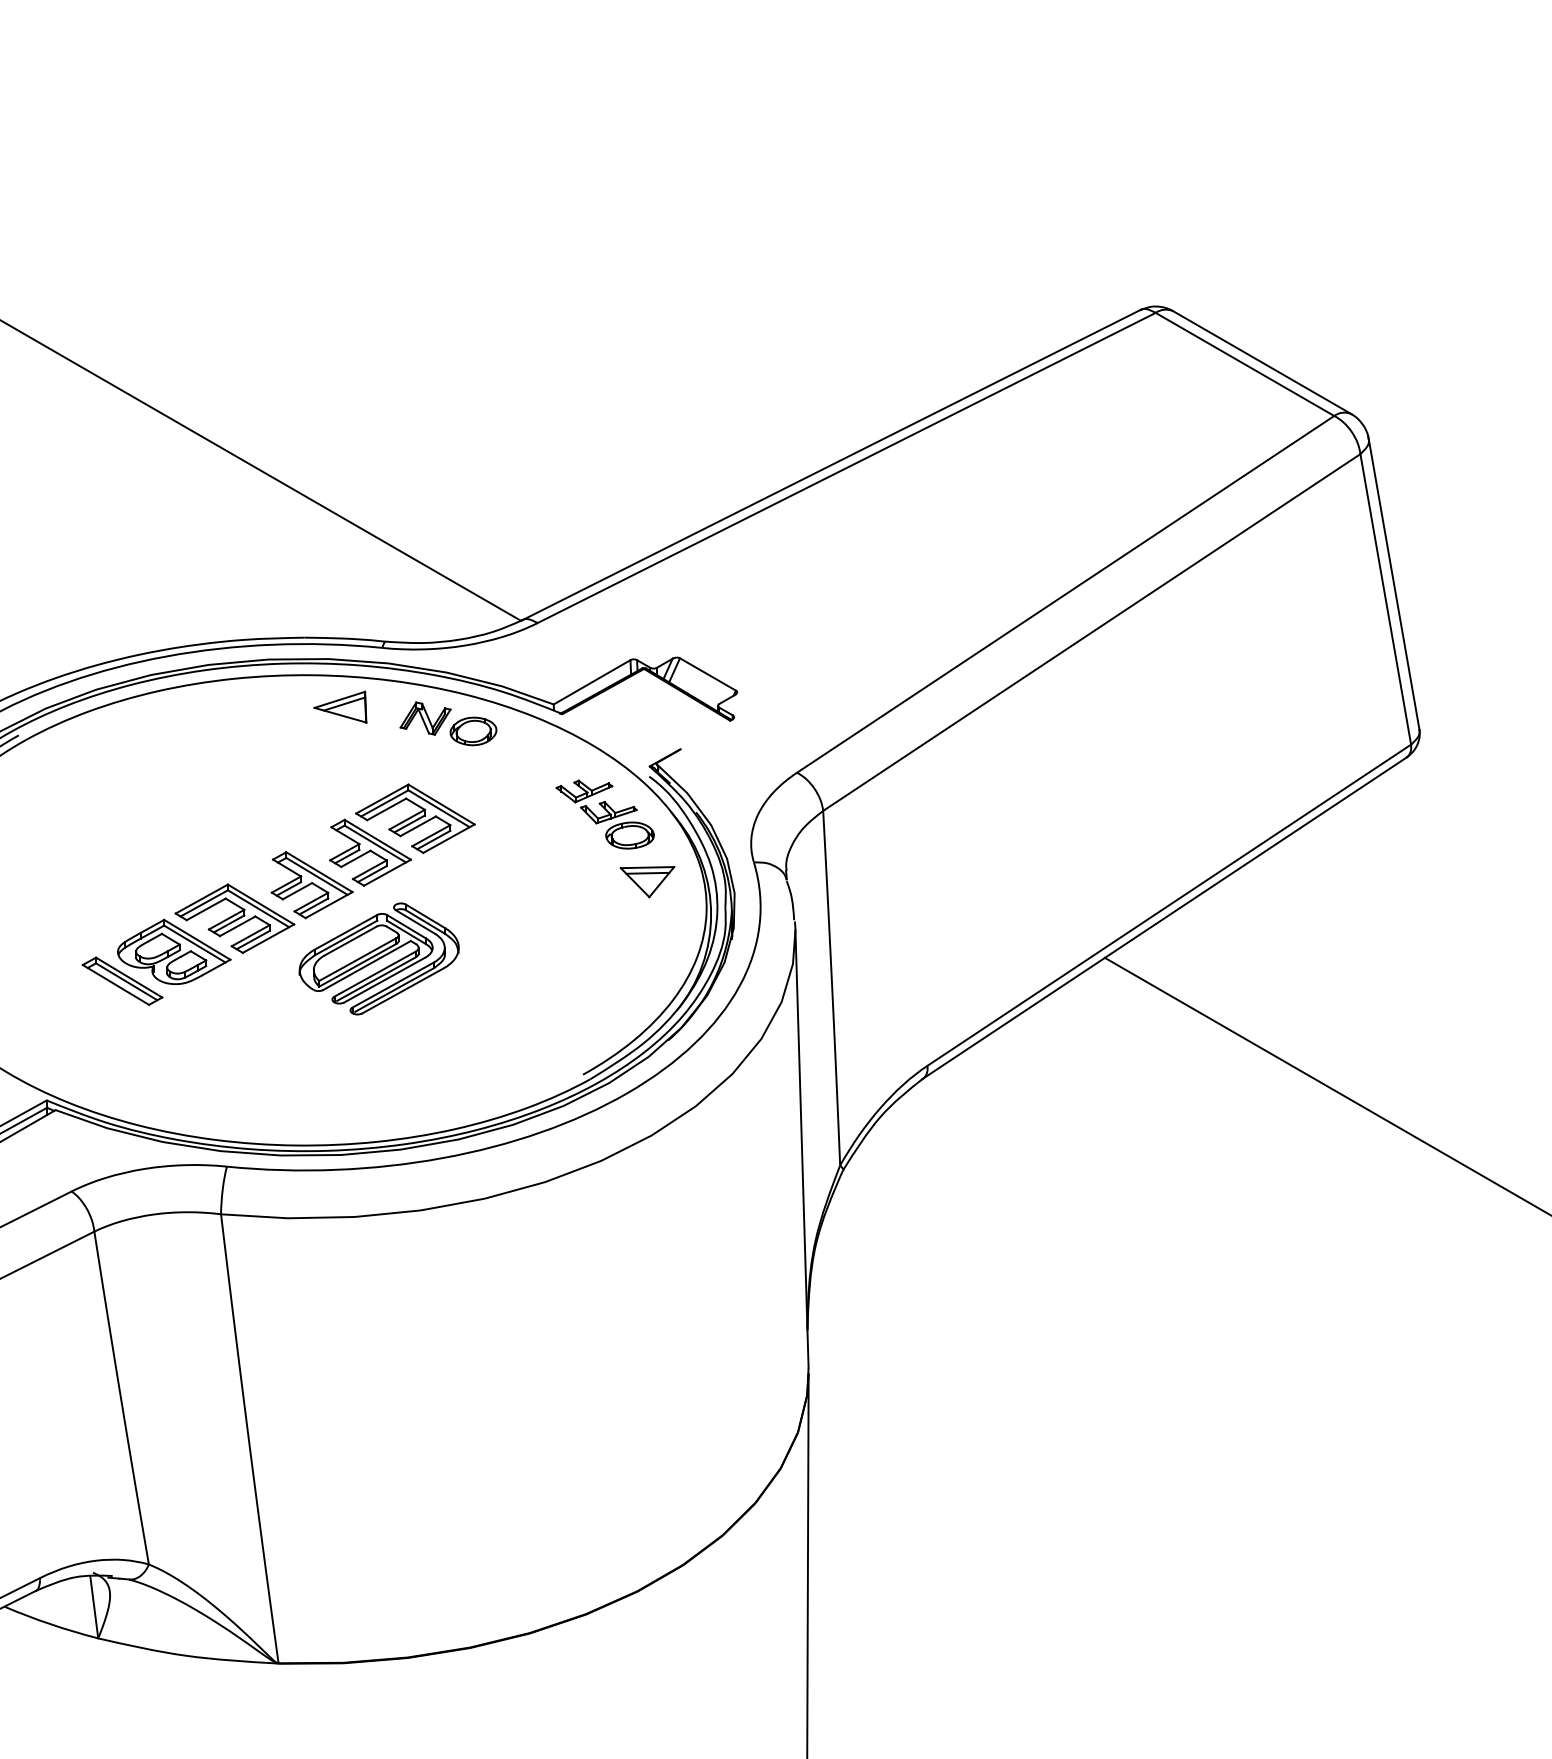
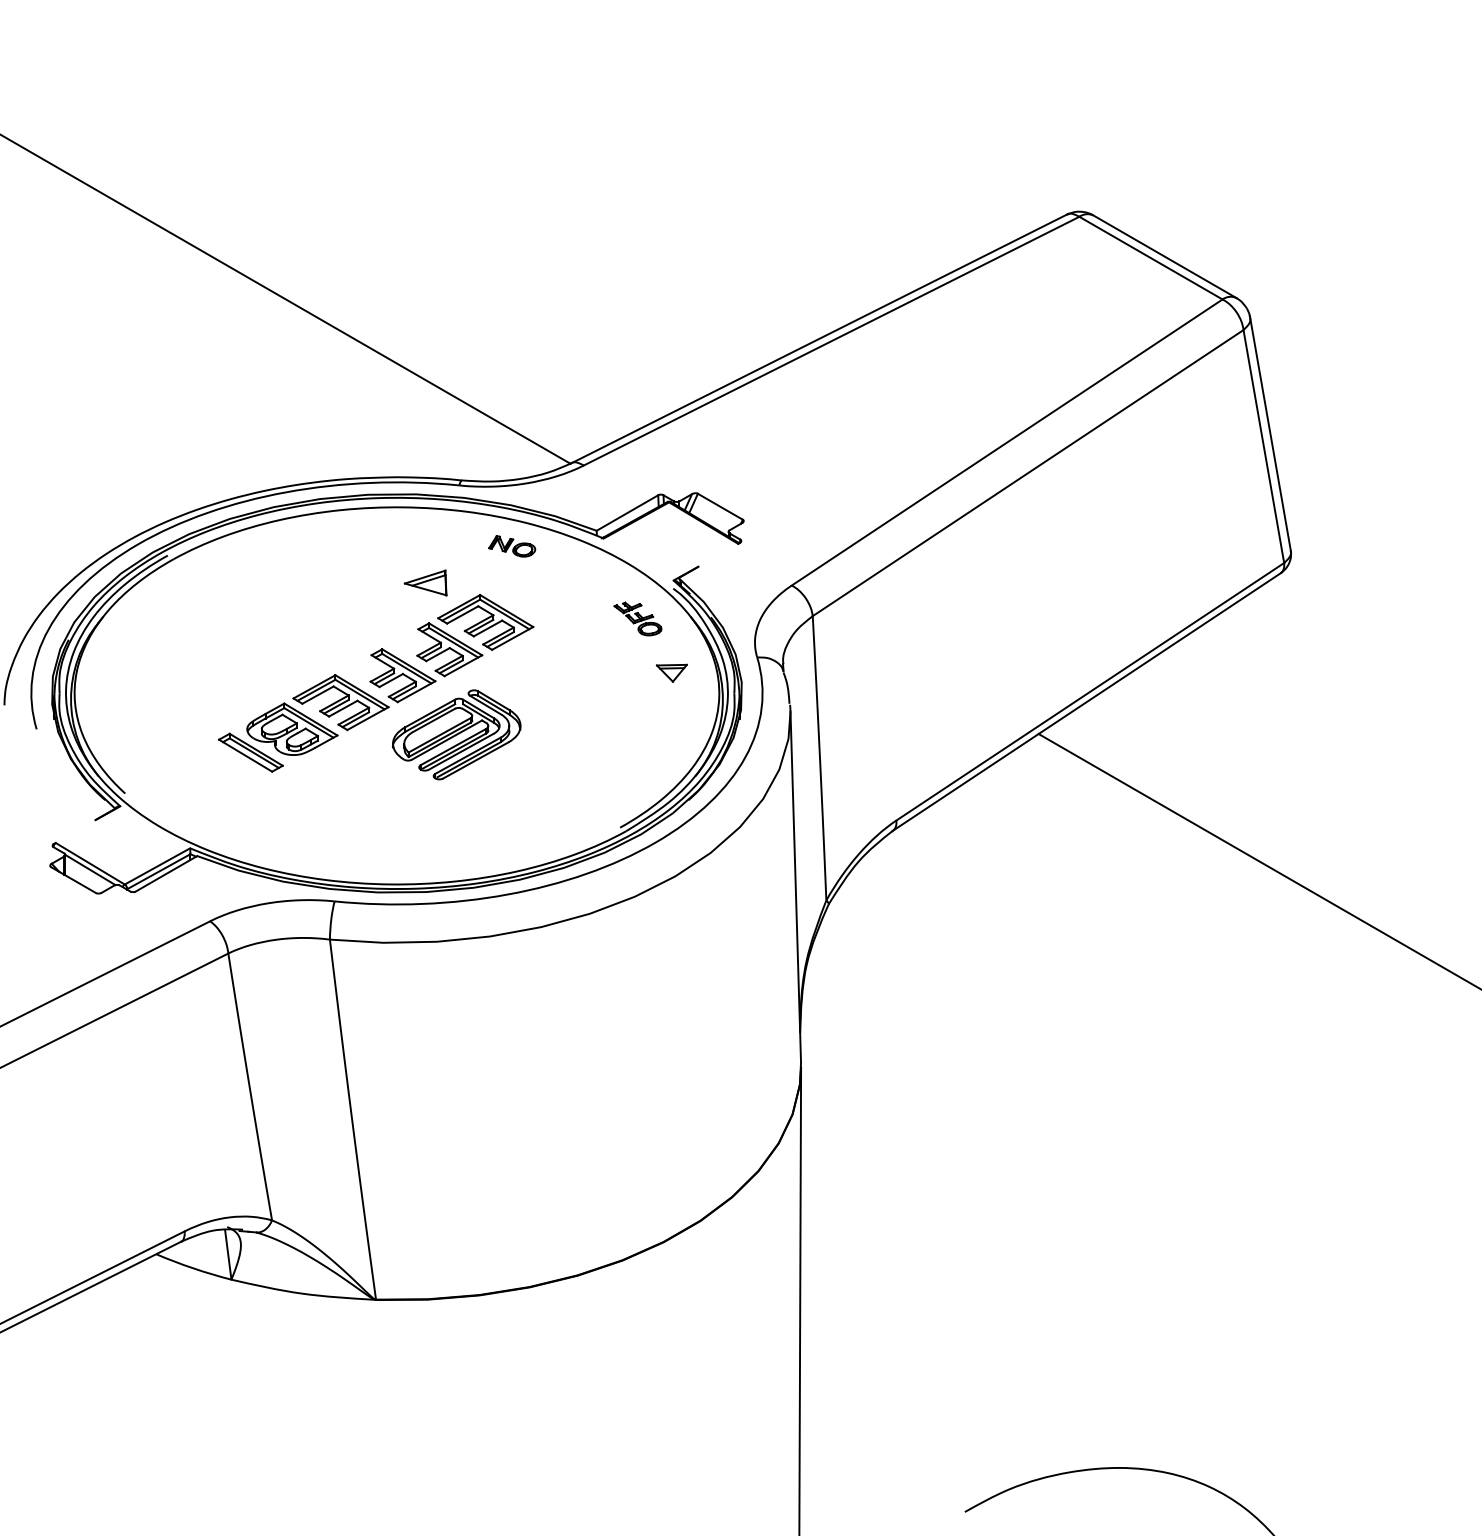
part: (340, 706) -> (425, 582), moved
part: (447, 724) -> (511, 546), size x0.6
part: (604, 813) -> (637, 618), size x0.6
part: (647, 882) -> (671, 673), size x0.7

